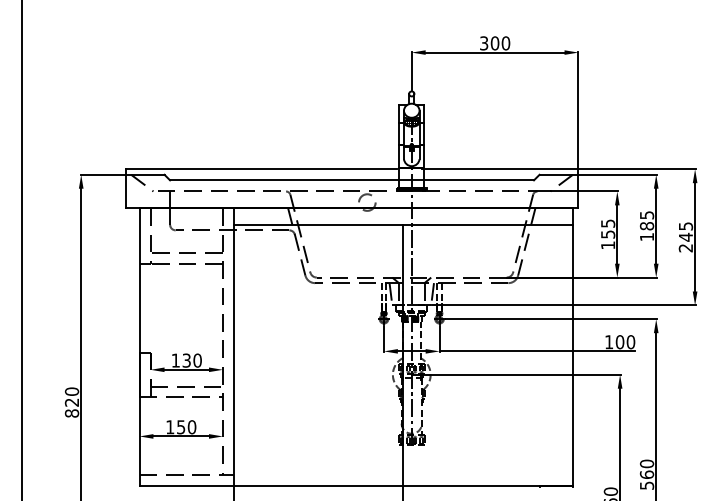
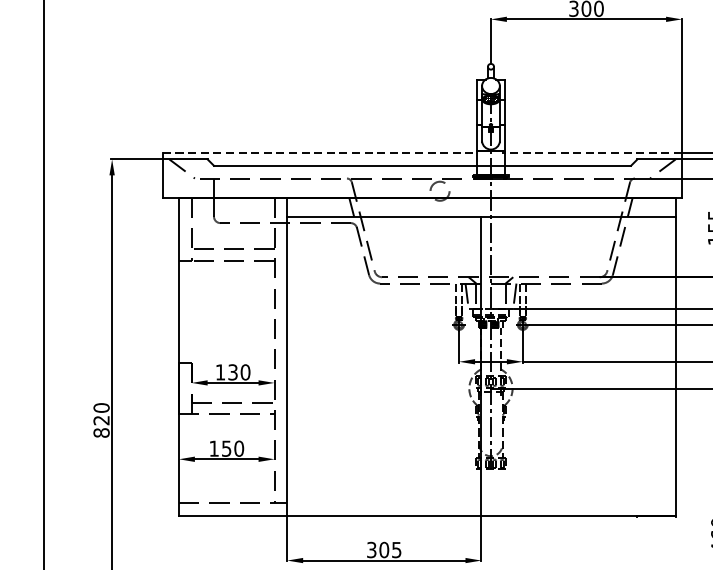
line: (260, 169) -> (317, 153), solid -> dashed
line: (499, 169) -> (591, 153), solid -> dashed

